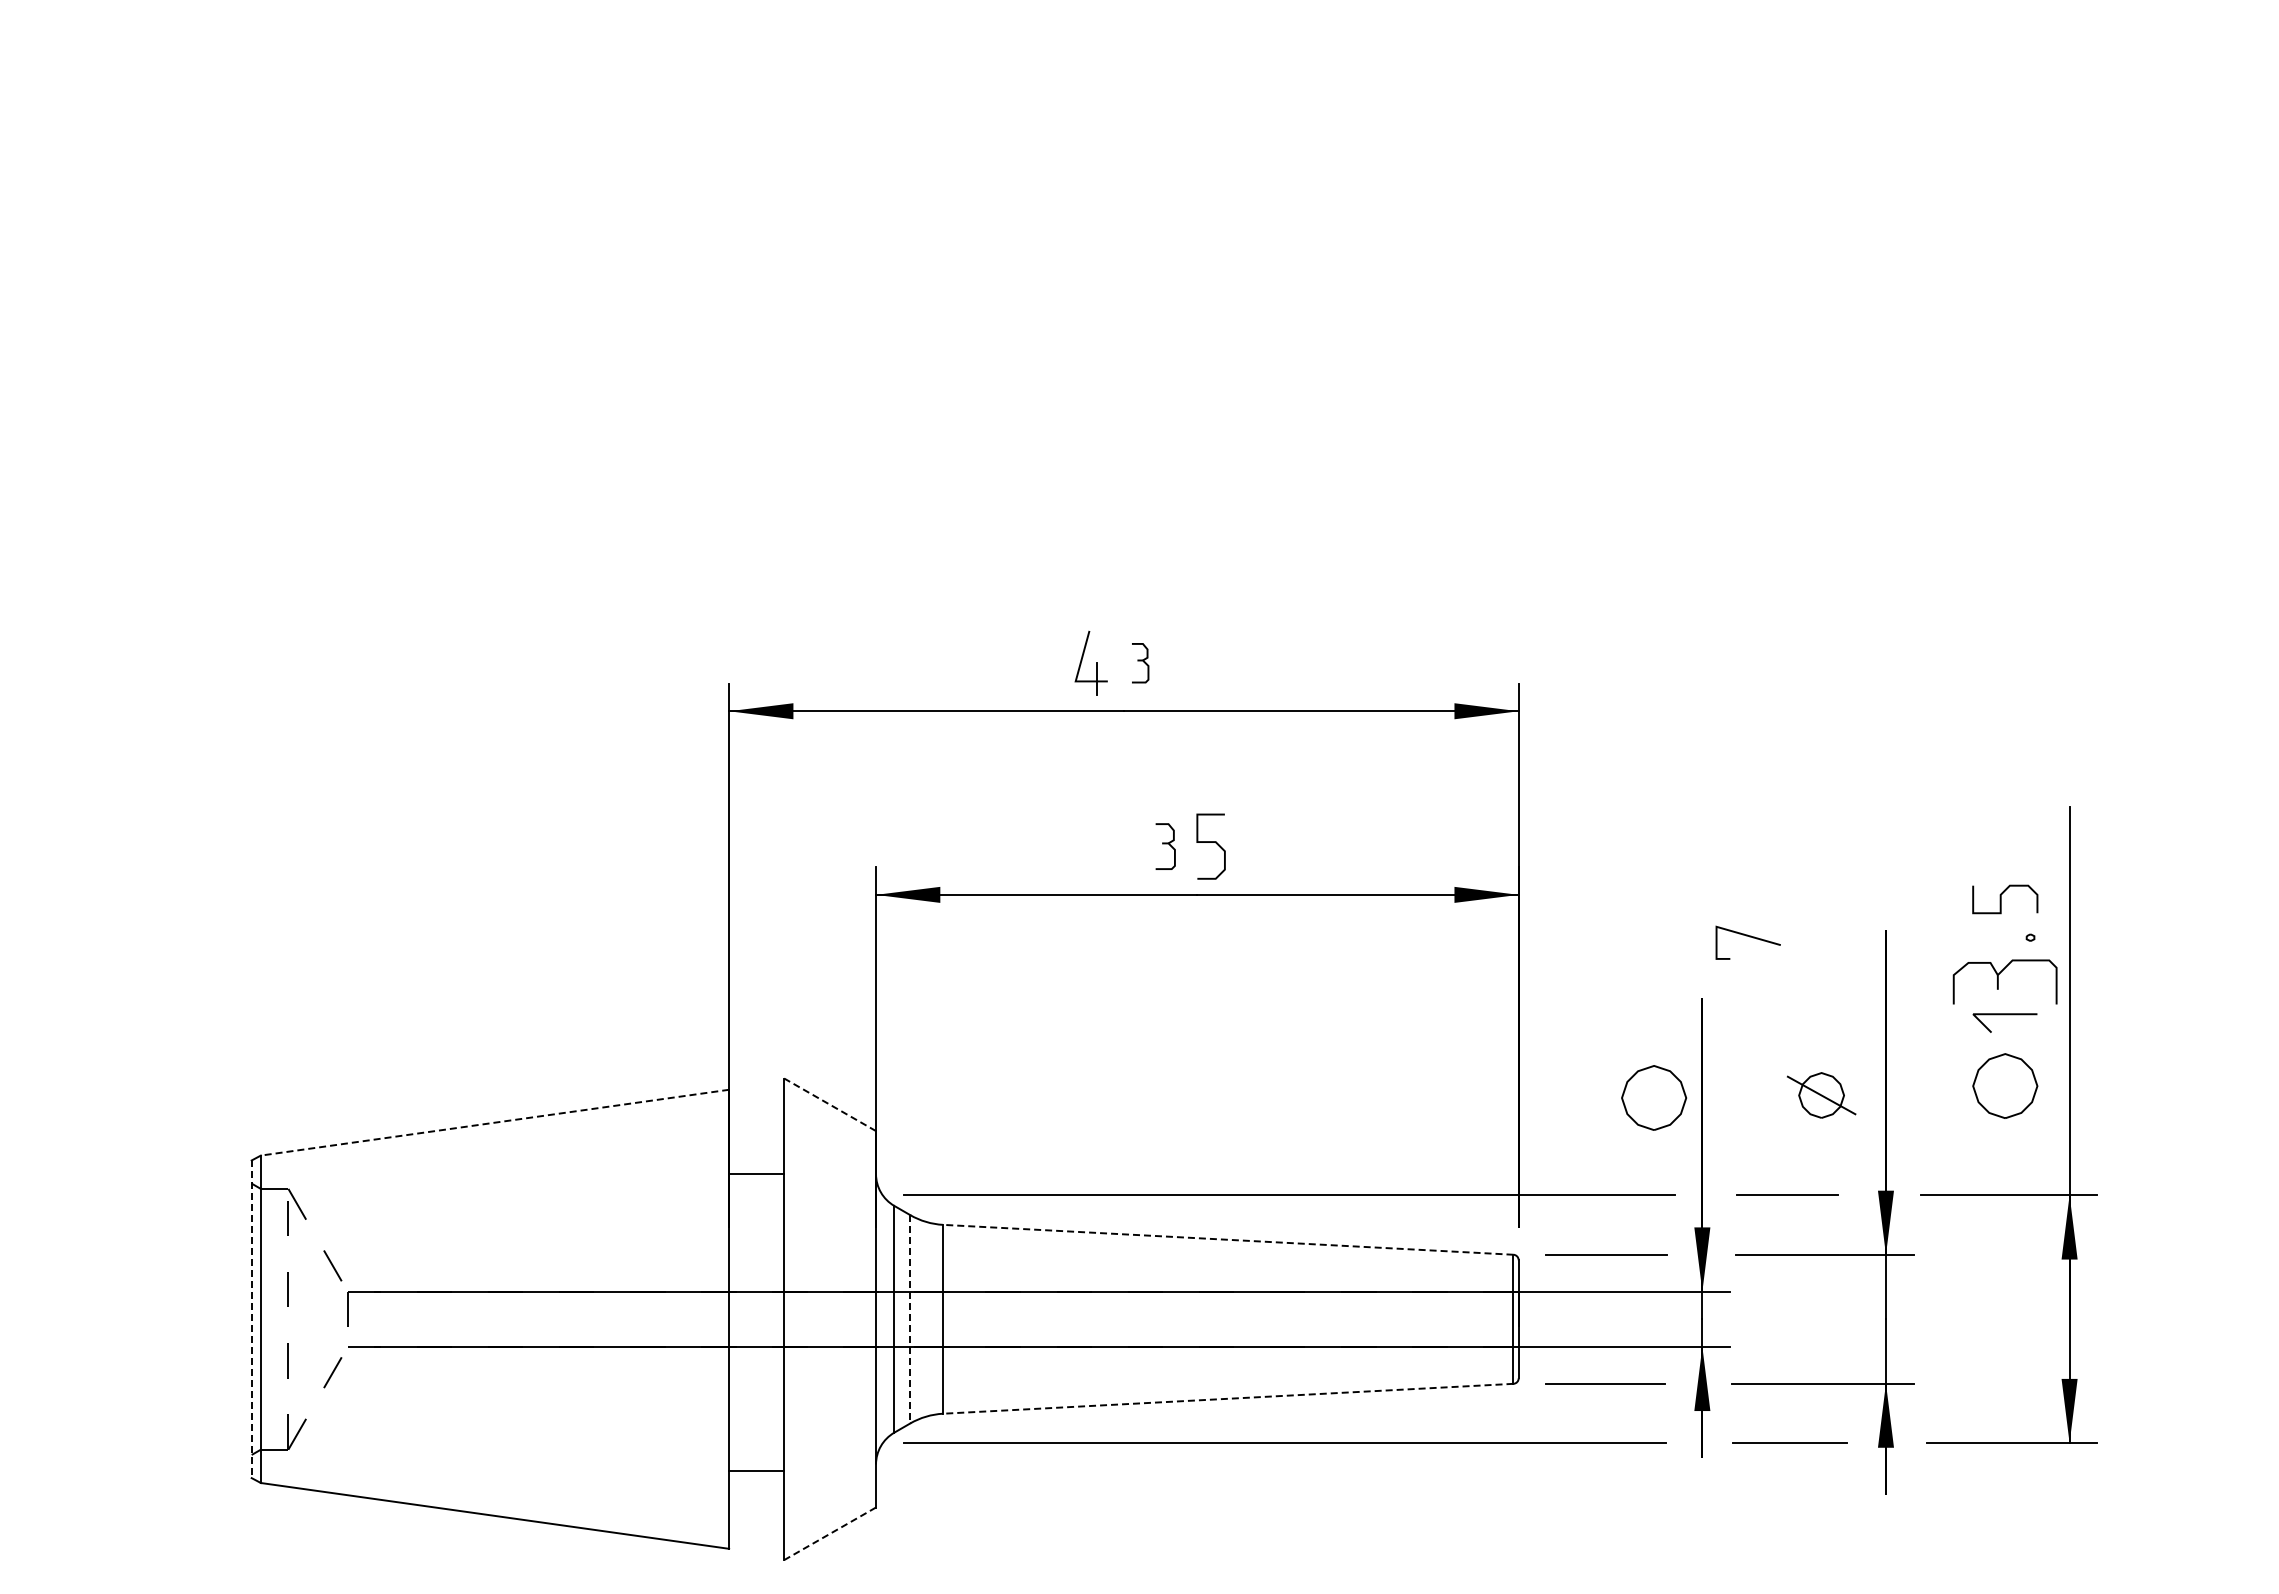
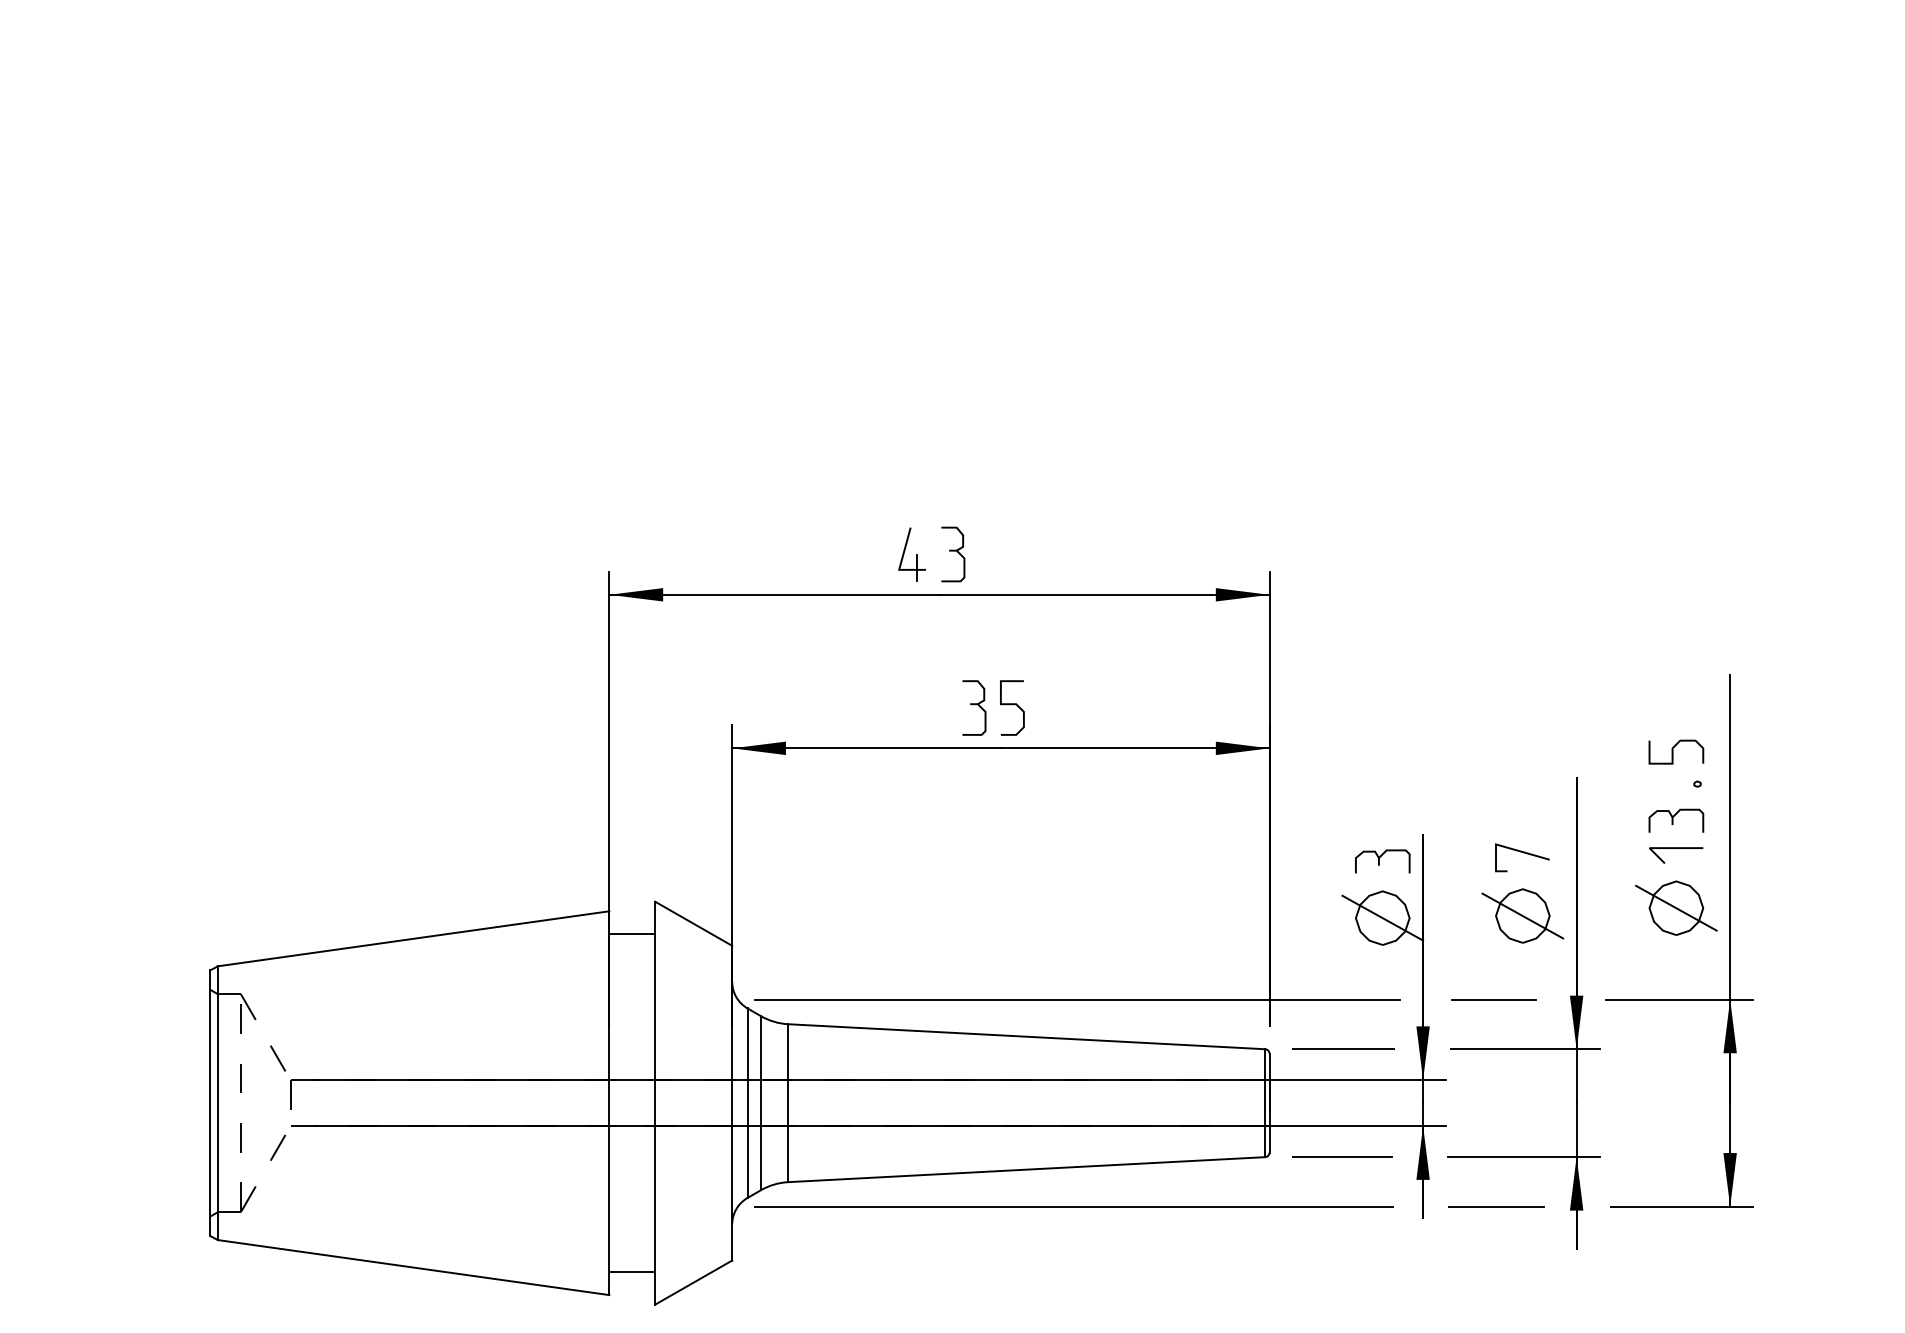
part: (1140, 663) -> (953, 554), size x1.67
part: (1165, 846) -> (974, 707), size x1.43
line: (1749, 937) -> (1523, 853), moved
part: (2005, 981) -> (1676, 820), size x0.62
part: (1654, 1030) -> (1383, 861), added
line: (2005, 1085) -> (1676, 907), added
part: (1821, 1095) -> (1522, 916), size x1.43
line: (1653, 1097) -> (1382, 917), added
line: (830, 1104) -> (694, 923), dashed -> solid
line: (494, 1122) -> (413, 938), dashed -> solid
line: (756, 1174) -> (632, 934), moved
line: (1228, 1239) -> (1026, 1036), dashed -> solid
line: (251, 1319) -> (210, 1103), dashed -> solid
line: (910, 1319) -> (761, 1103), dashed -> solid
line: (1228, 1398) -> (1026, 1169), dashed -> solid
line: (756, 1471) -> (632, 1272), moved
line: (830, 1533) -> (694, 1282), dashed -> solid

